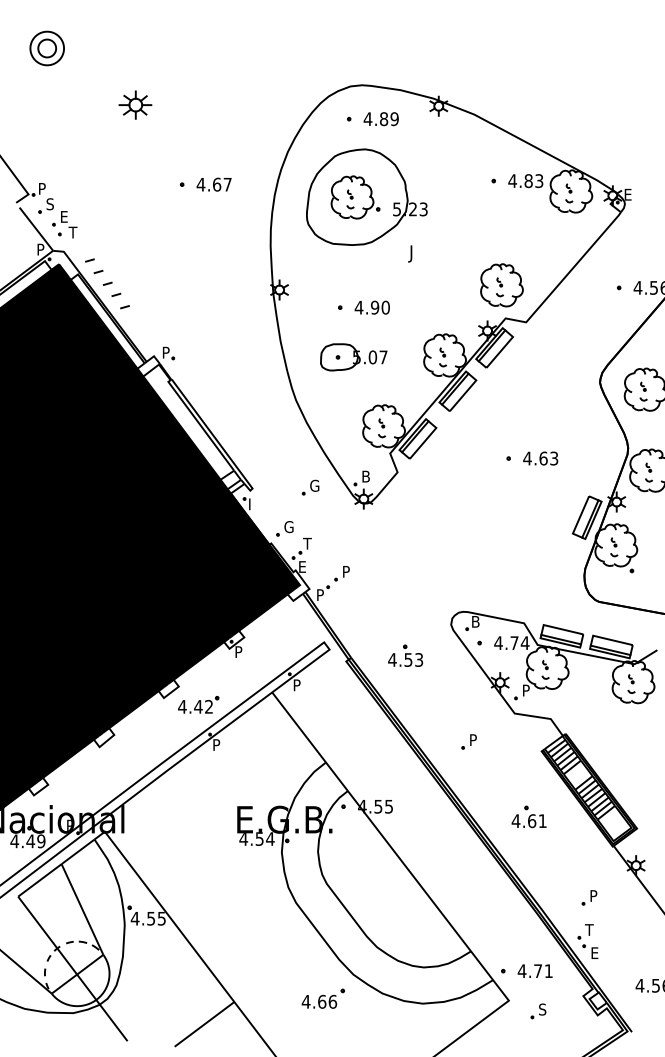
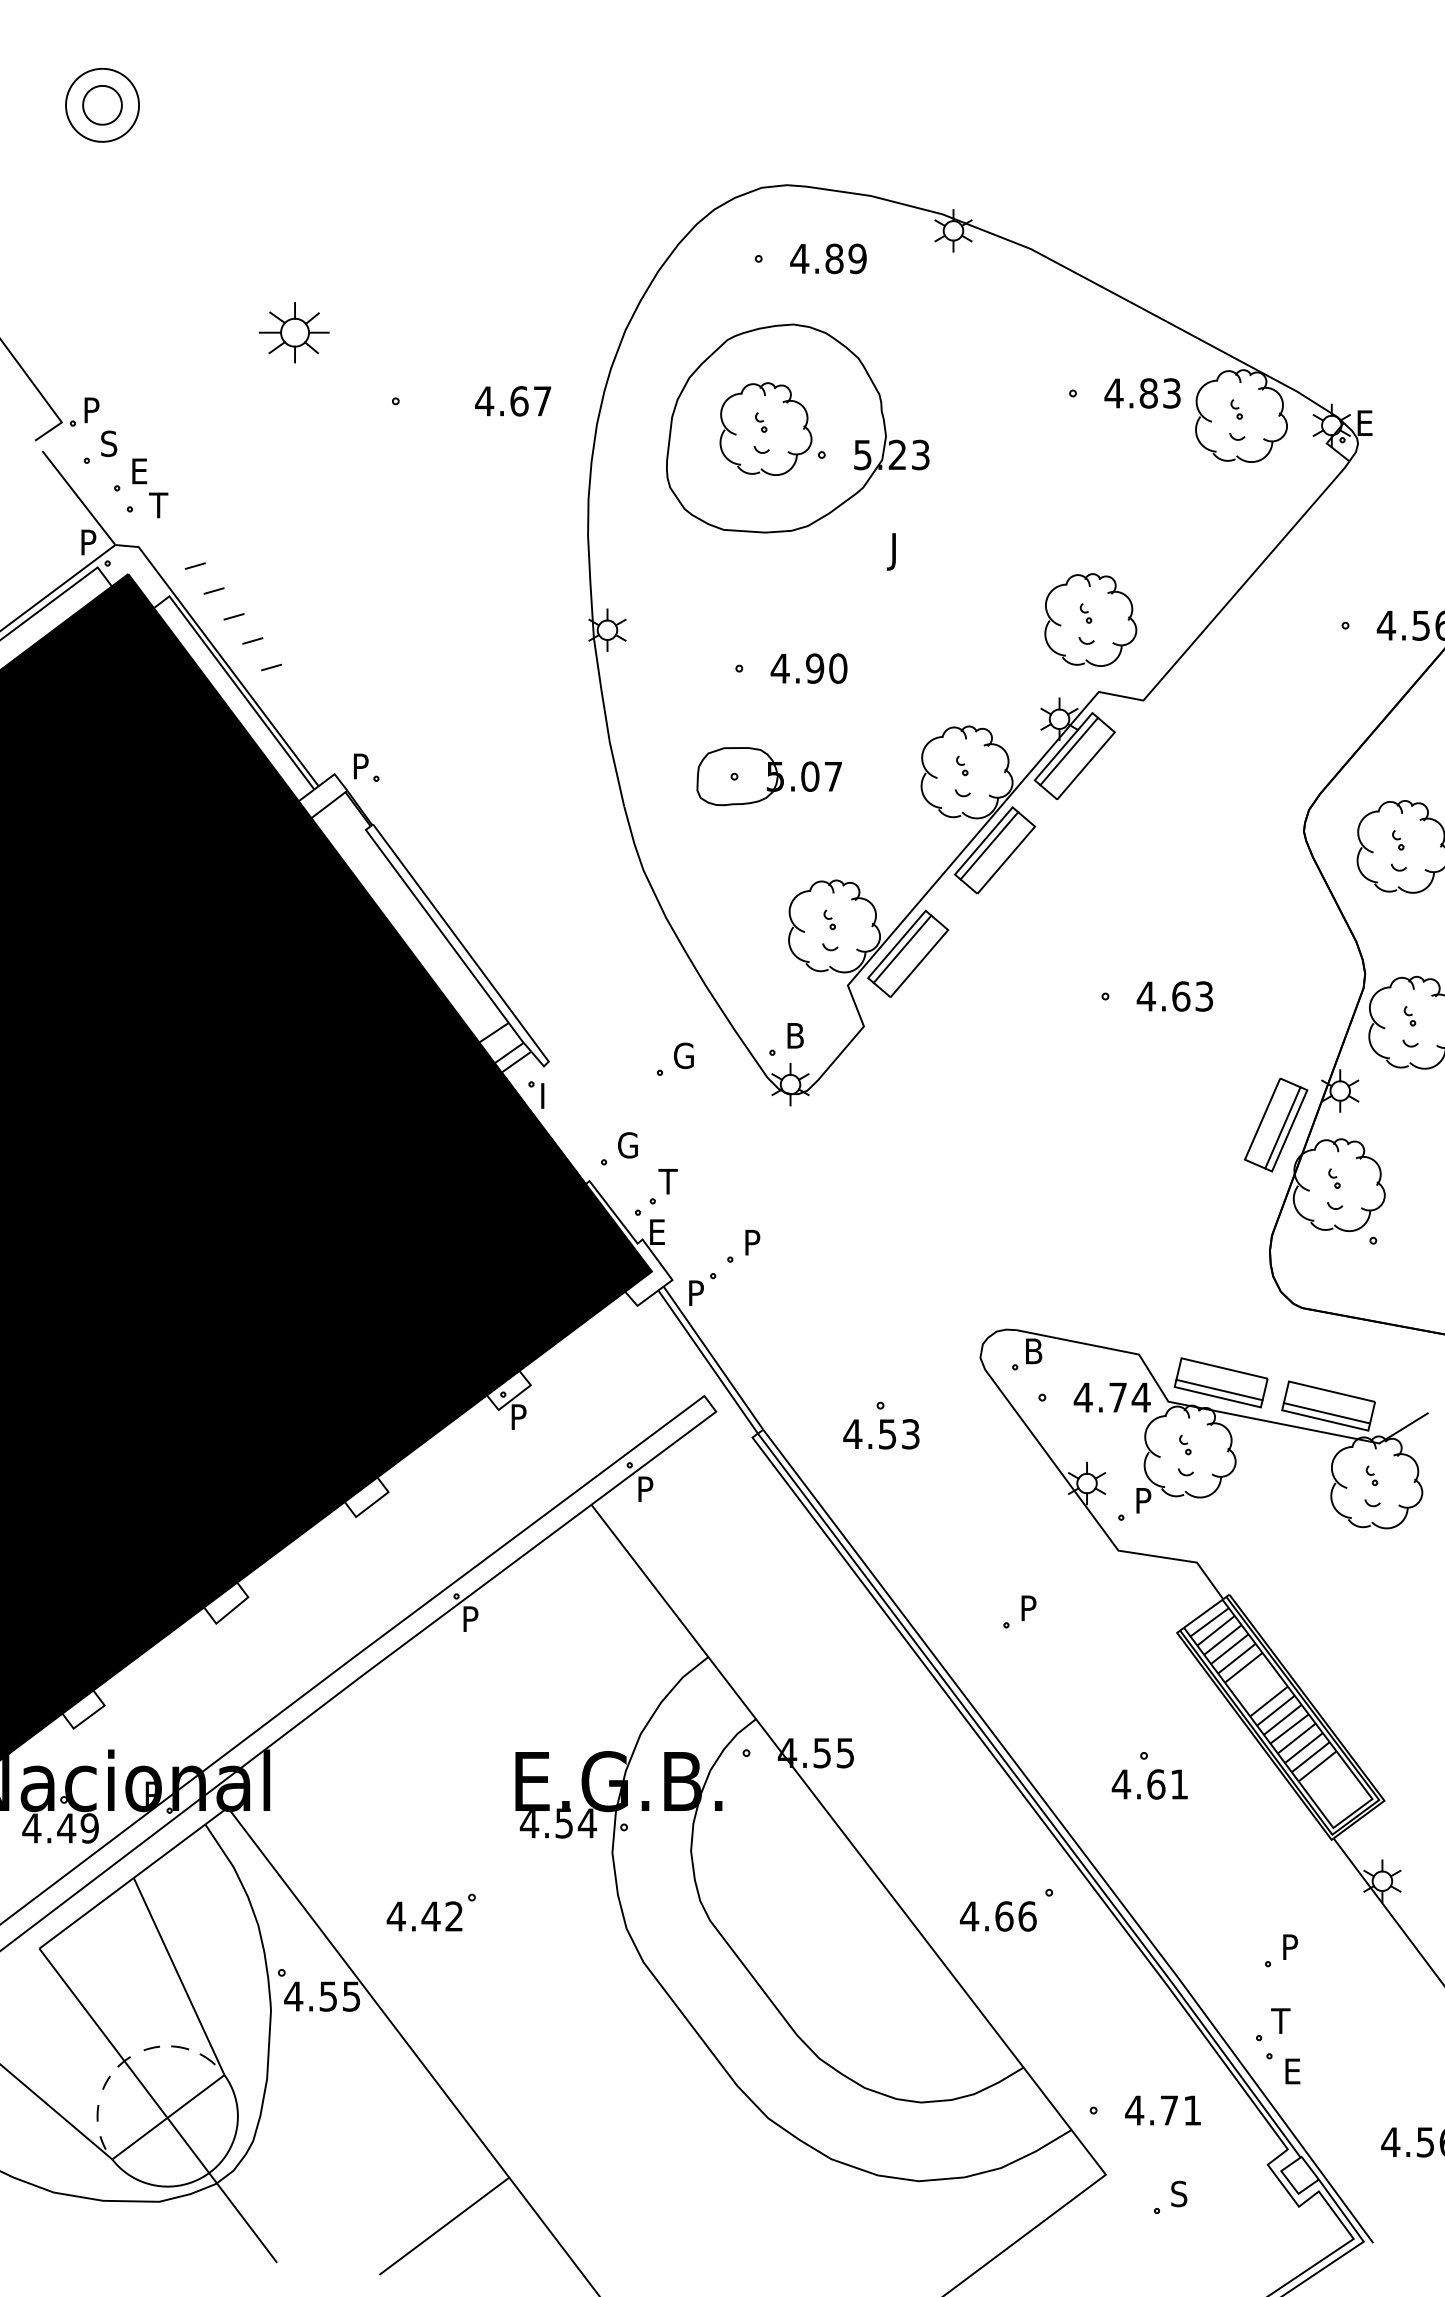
part: (135, 104) -> (294, 331), moved
text: (213, 184) -> (511, 400), moved
part: (198, 704) -> (431, 1911), moved
part: (322, 998) -> (1005, 1909), moved

